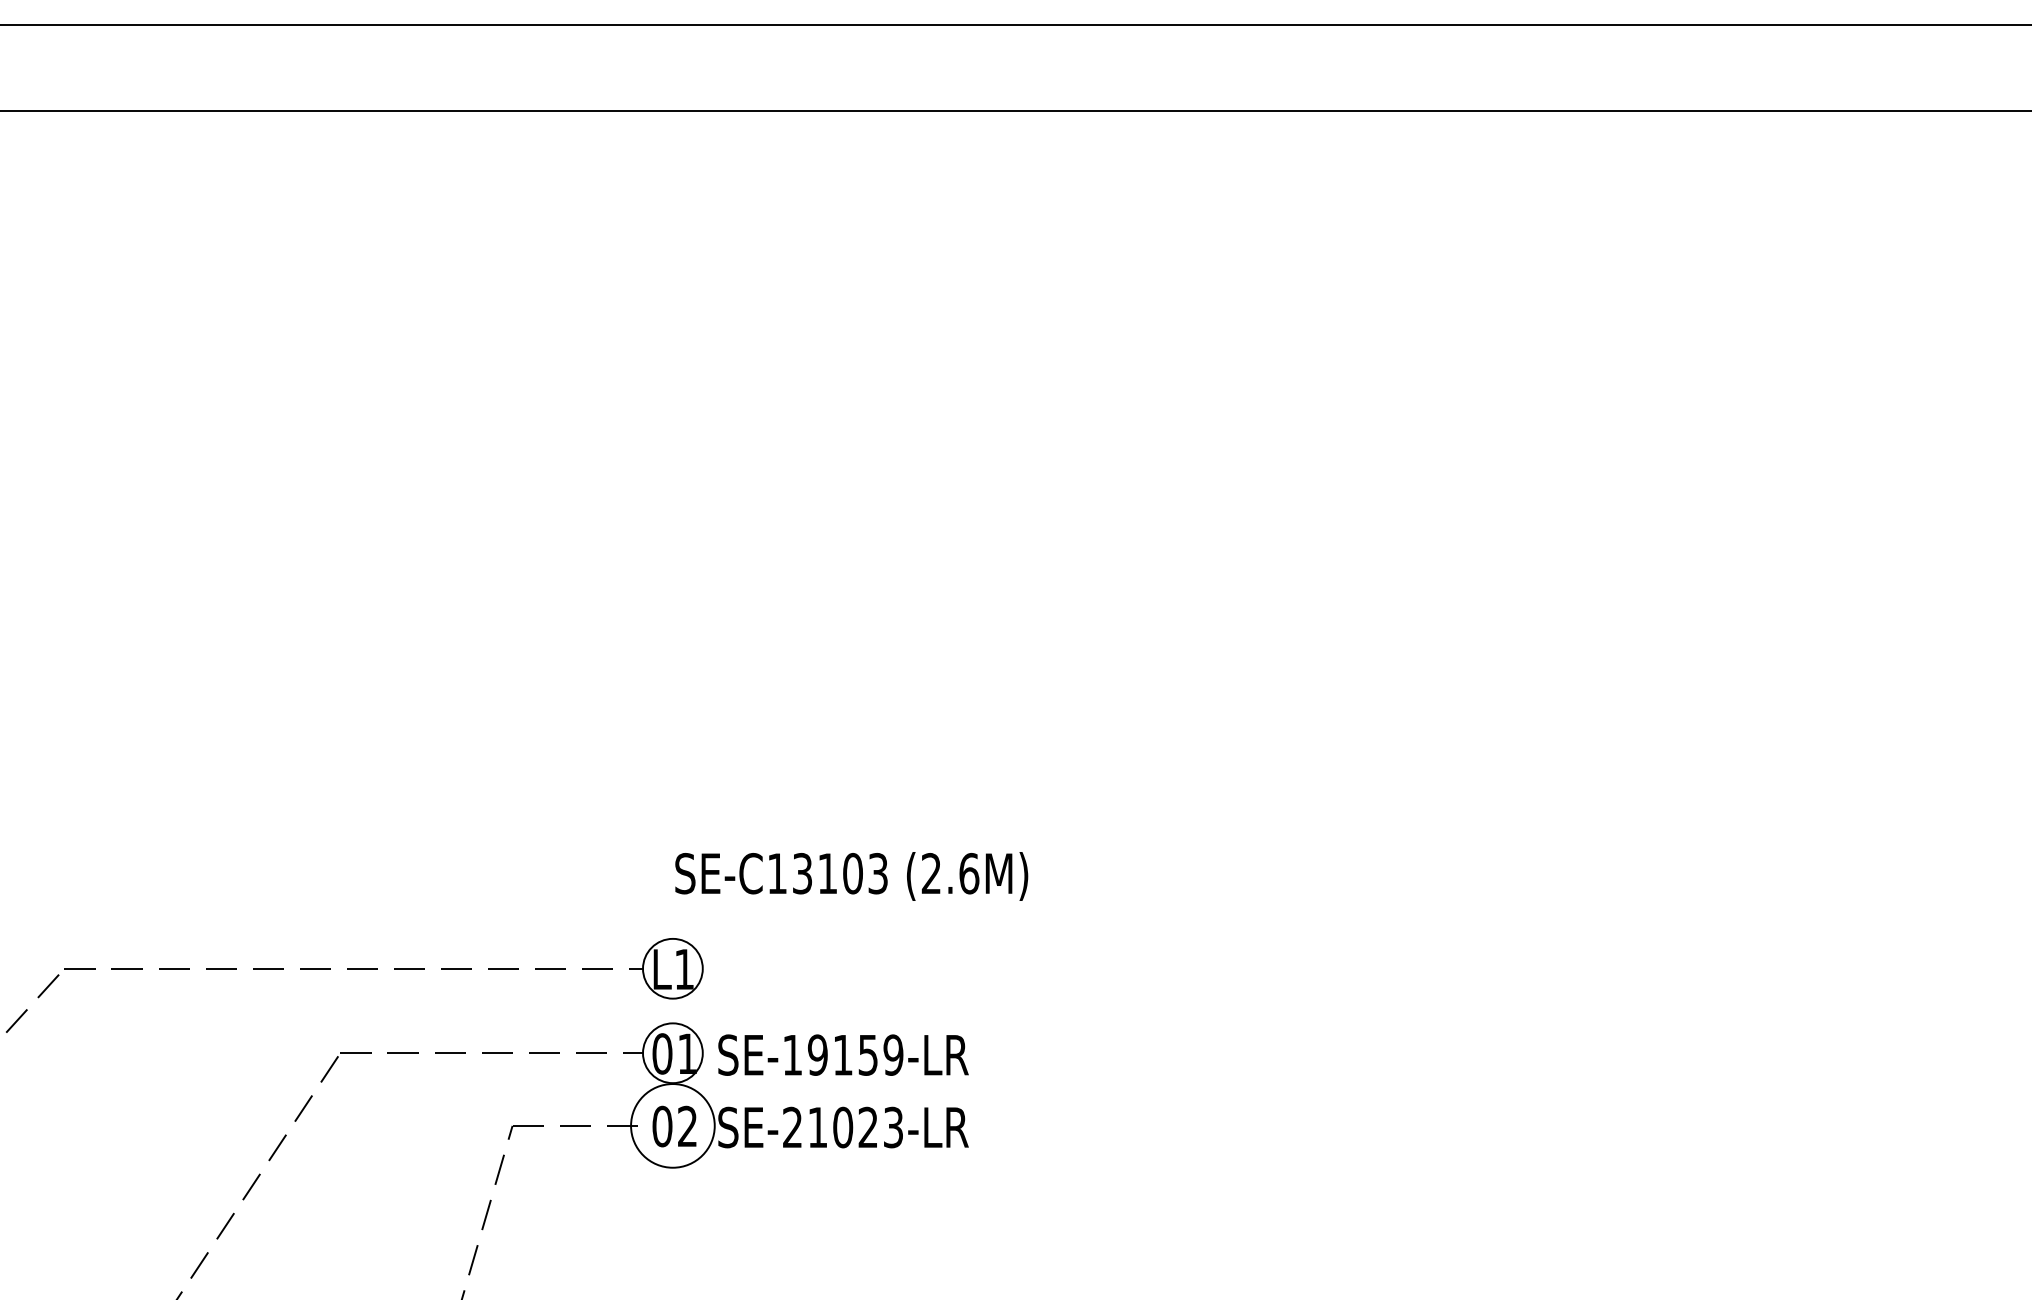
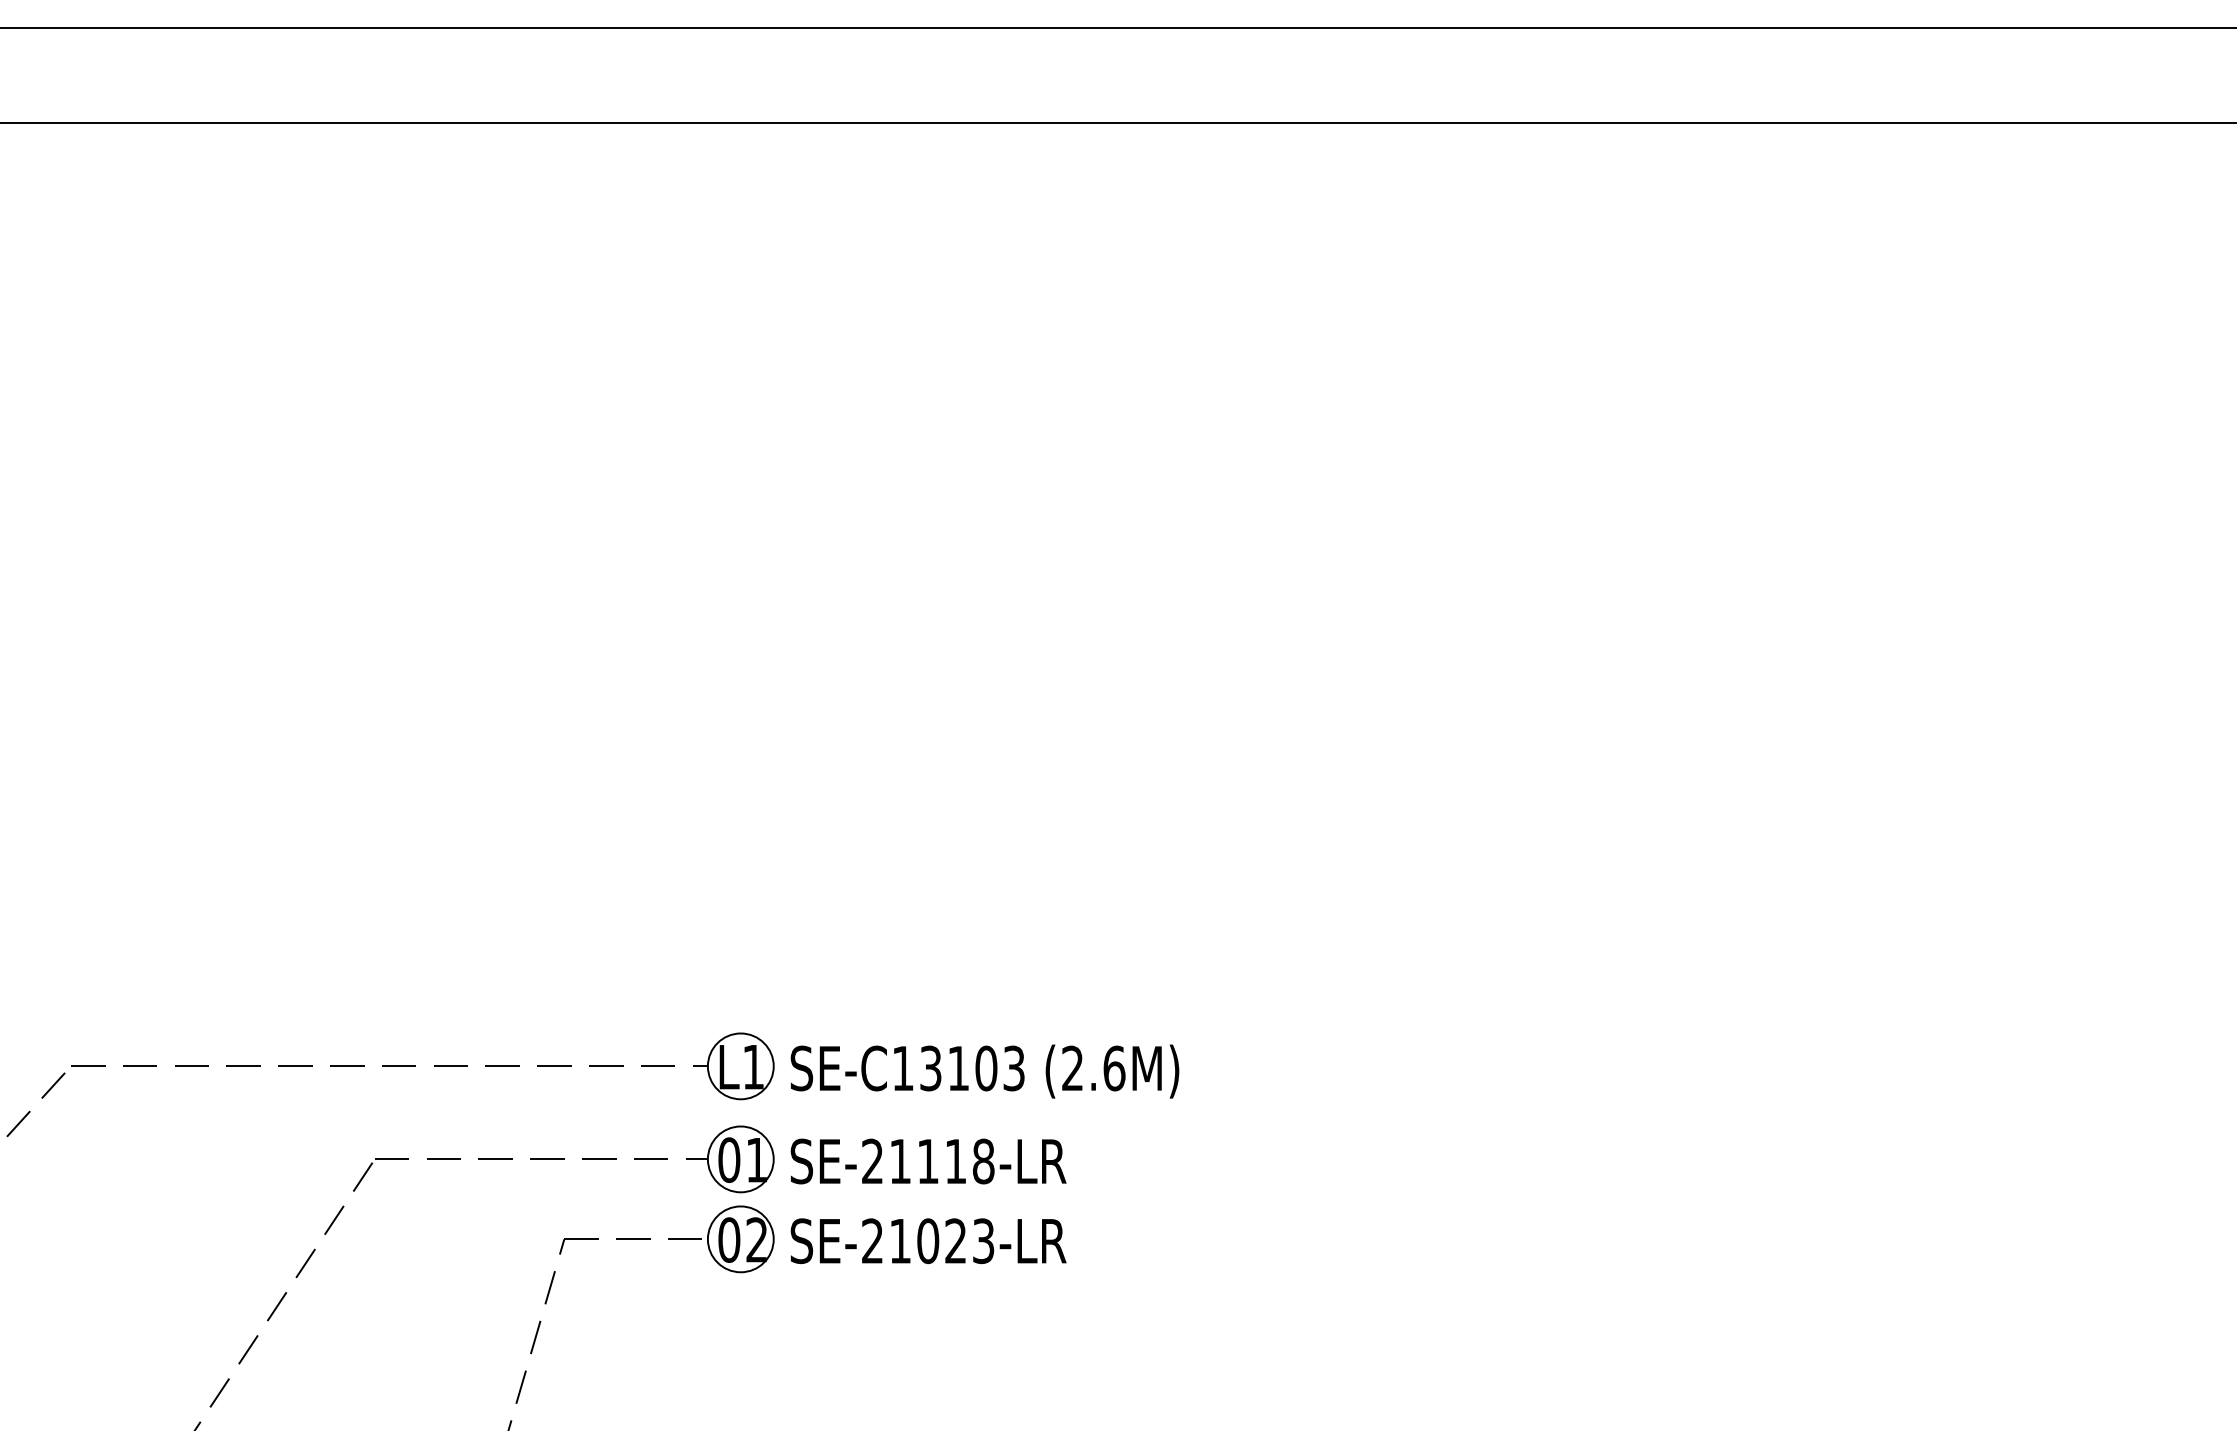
text: (851, 876) -> (984, 1071), moved
text: (843, 1054) -> (928, 1160), SE-19159-LR -> SE-21118-LR
circle: (672, 1125) -> (740, 1238), size x0.71

